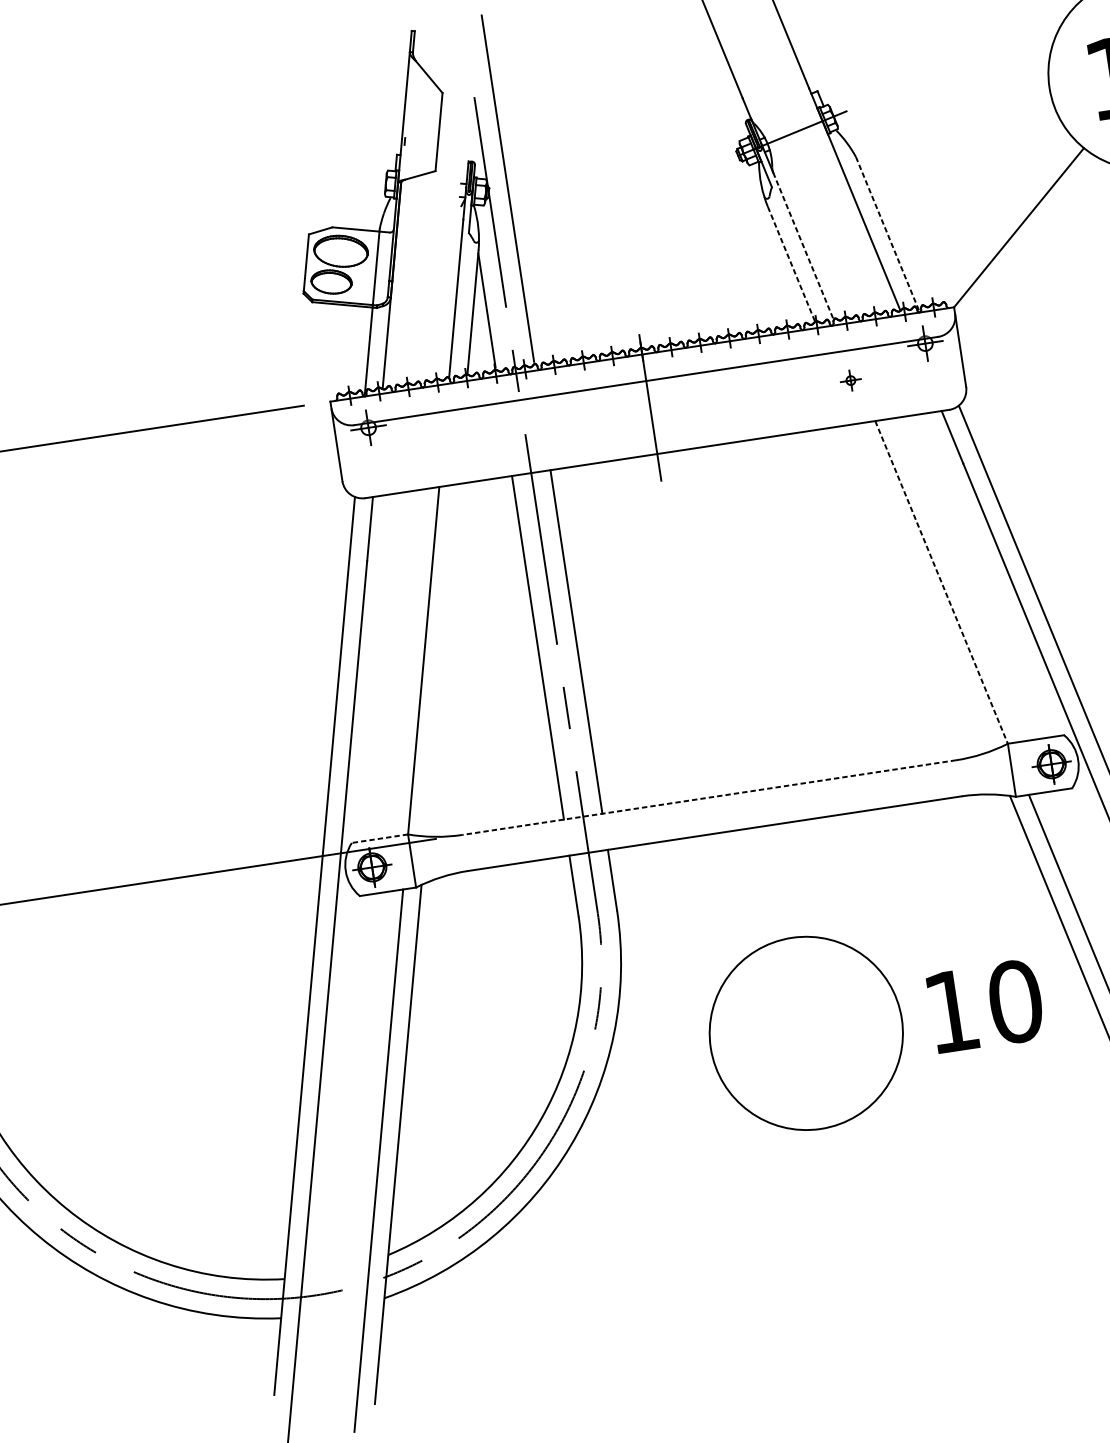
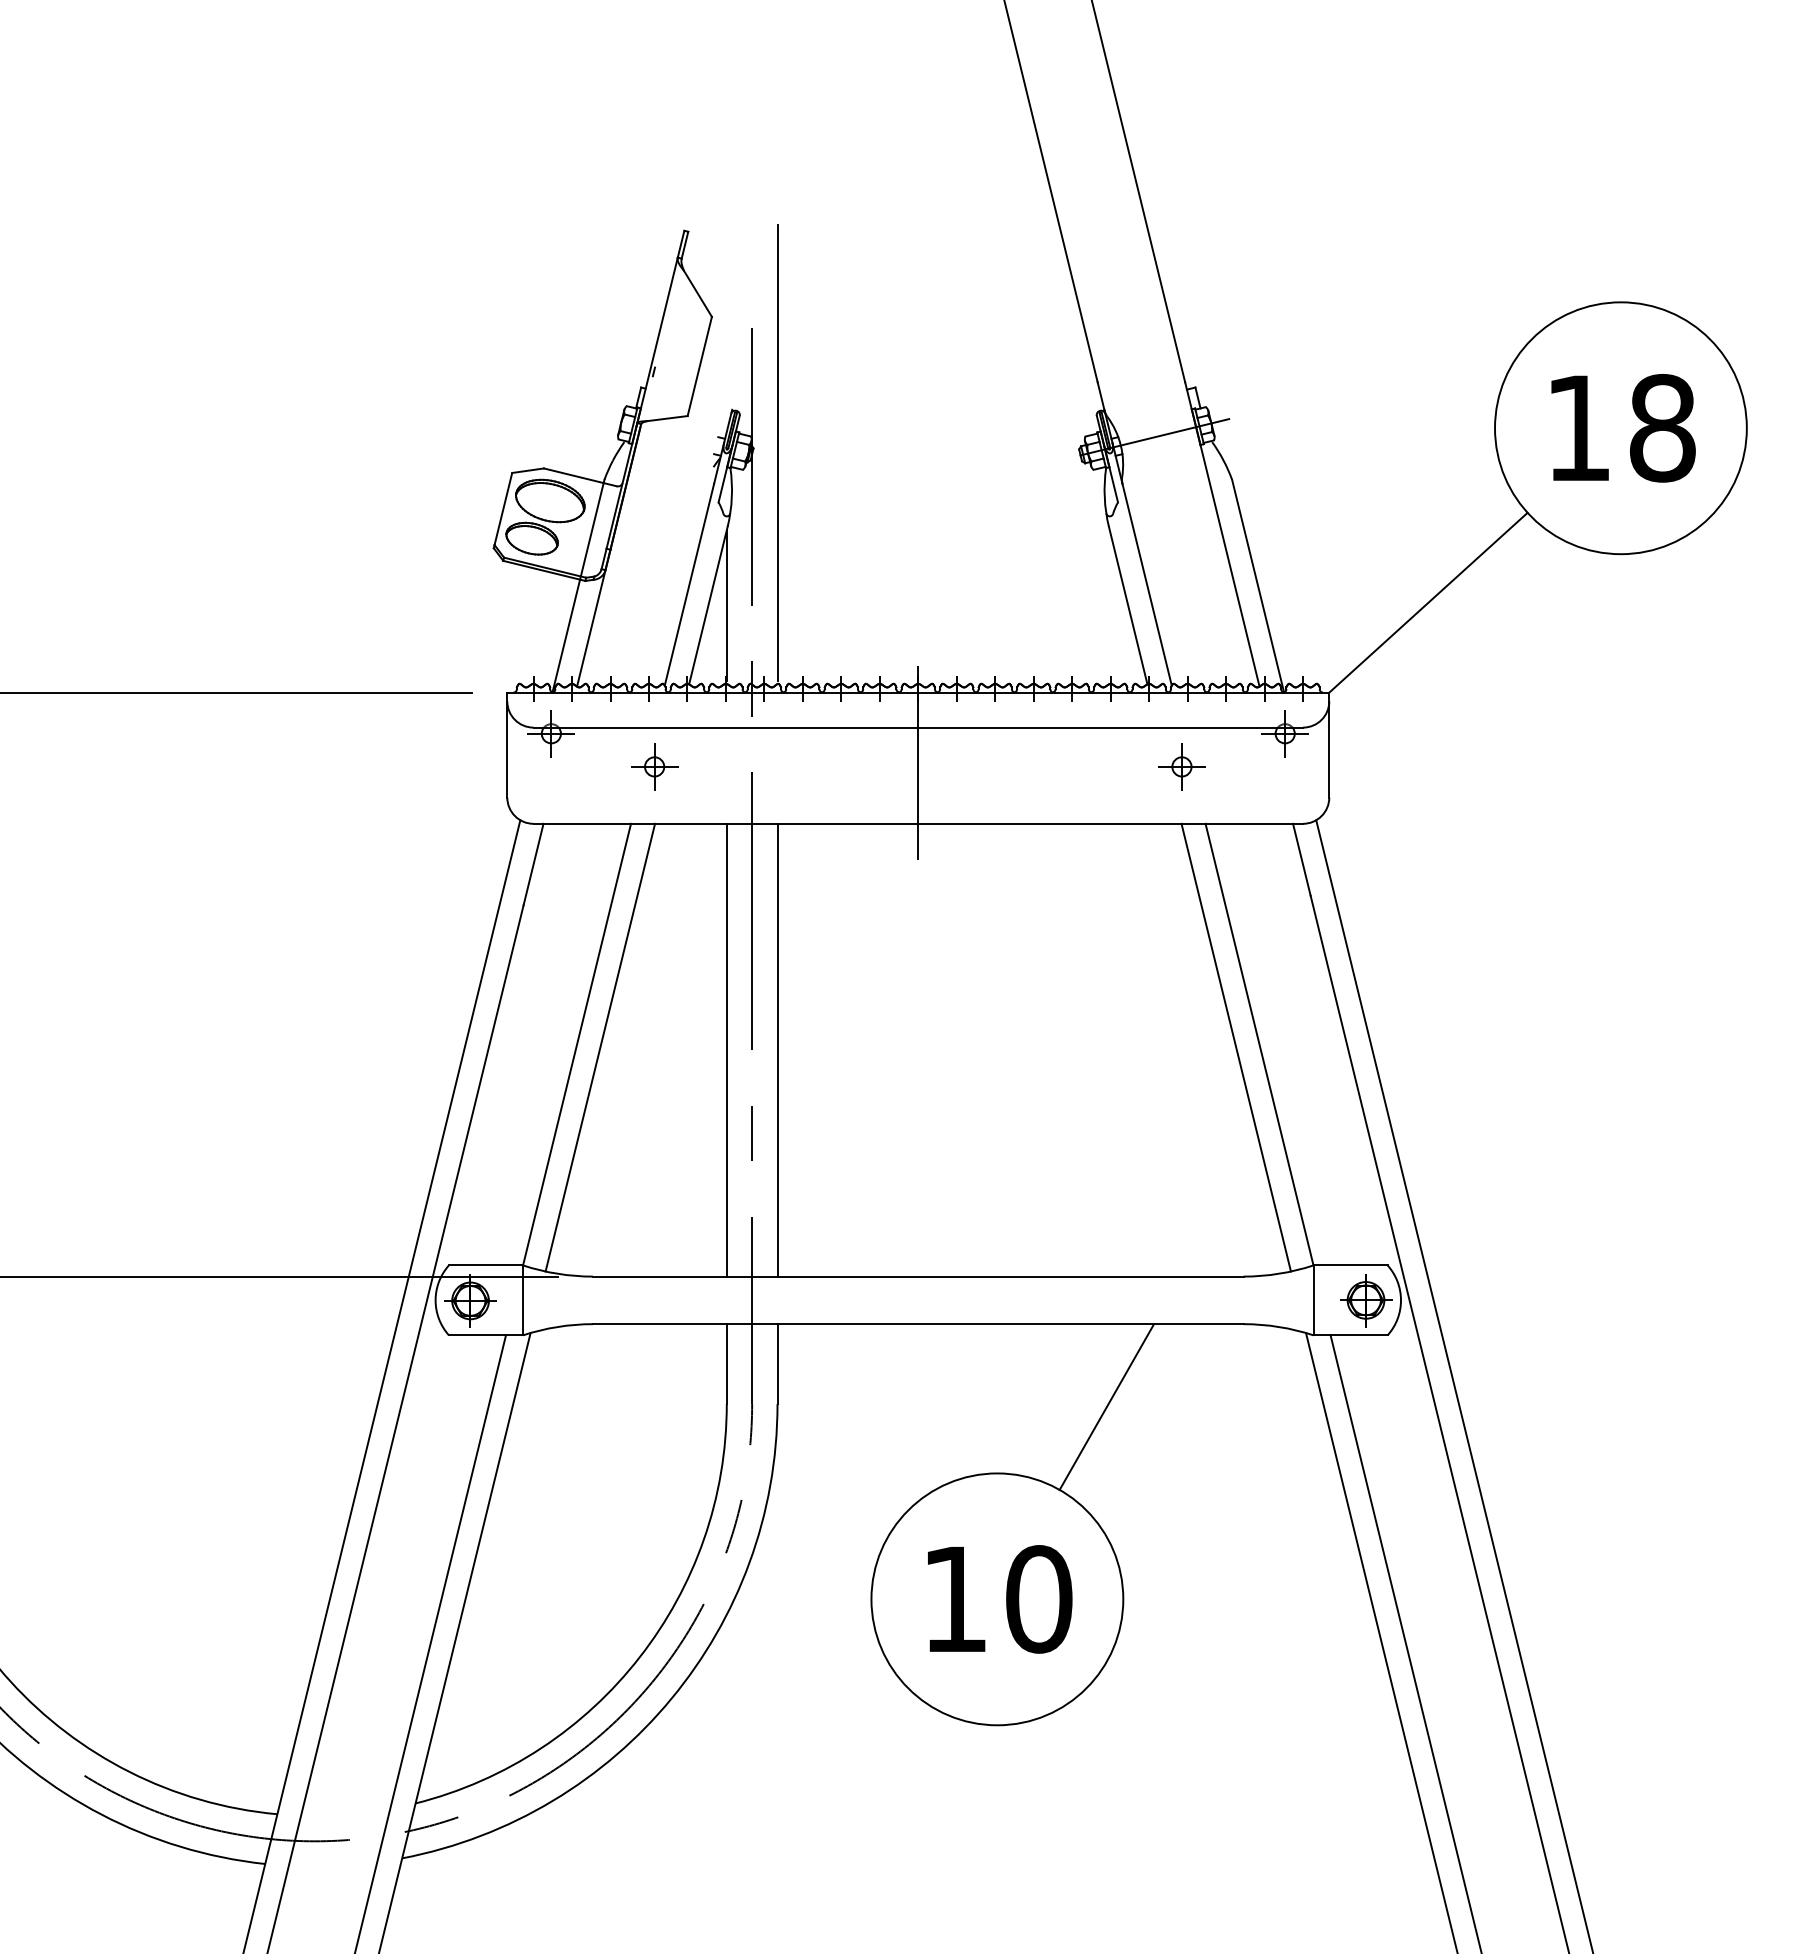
line: (888, 234) -> (1258, 586), dashed -> solid
line: (803, 246) -> (1147, 584), dashed -> solid
line: (791, 265) -> (1128, 606), dashed -> solid
part: (850, 380) -> (1181, 766), size x1.67
part: (450, 440) -> (654, 766), added
line: (941, 583) -> (1259, 1045), dashed -> solid
line: (923, 587) -> (1235, 1047), added
line: (441, 660) -> (600, 1047), added
line: (708, 797) -> (917, 1276), dashed -> solid
line: (379, 838) -> (485, 1265), dashed -> solid
line: (866, 874) -> (1106, 1406), added
text: (986, 1006) -> (1000, 1599), moved

